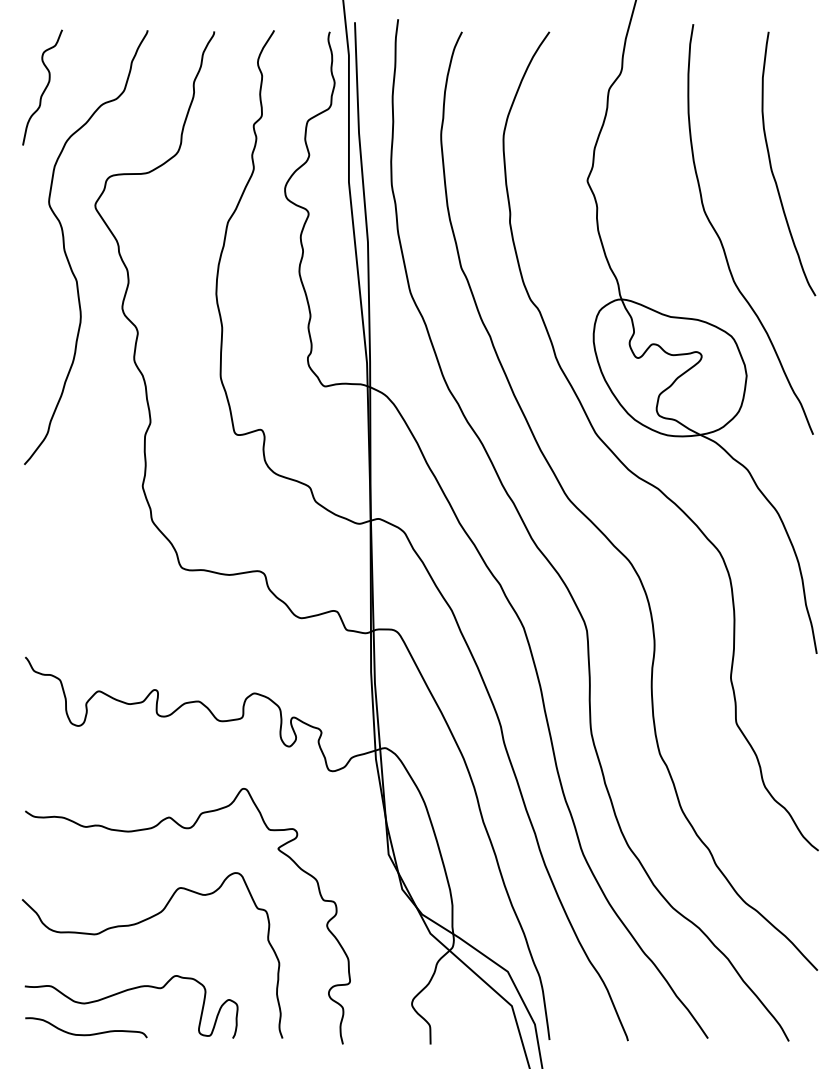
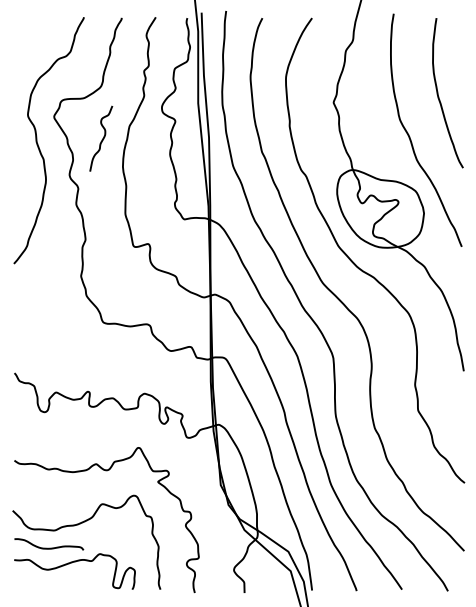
curve: (44, 87) -> (102, 138), moved
curve: (86, 1032) -> (49, 547), moved

